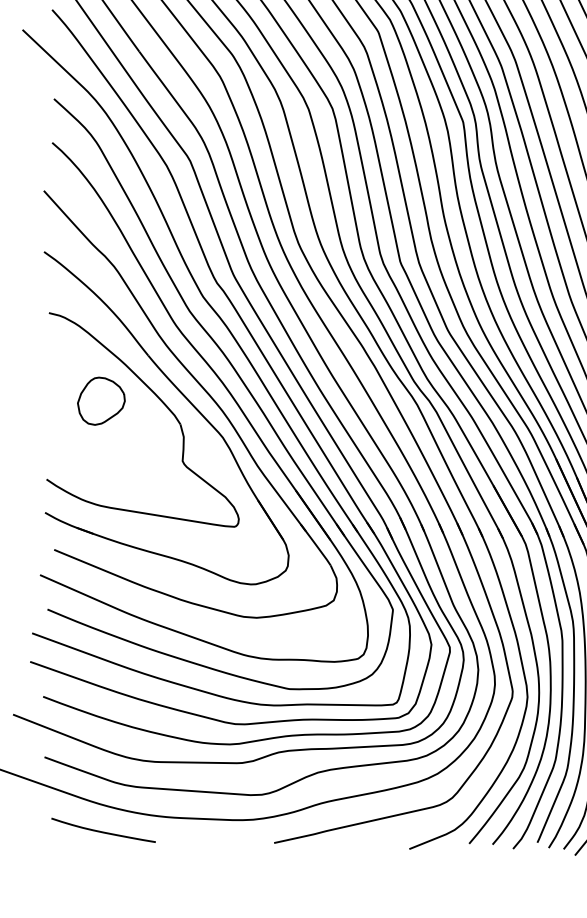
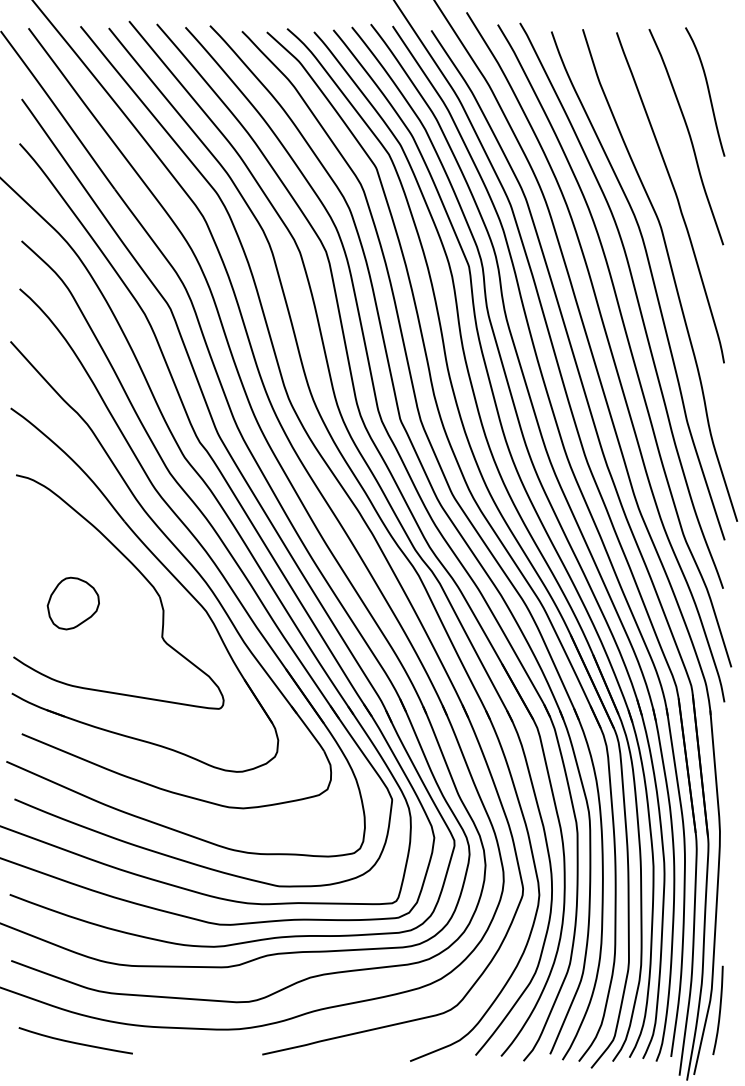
part: (100, 401) -> (72, 603), moved

